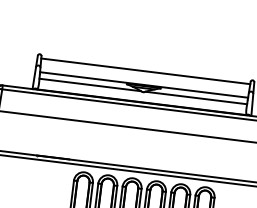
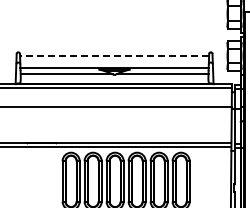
line: (145, 71) -> (114, 56), solid -> dashed

